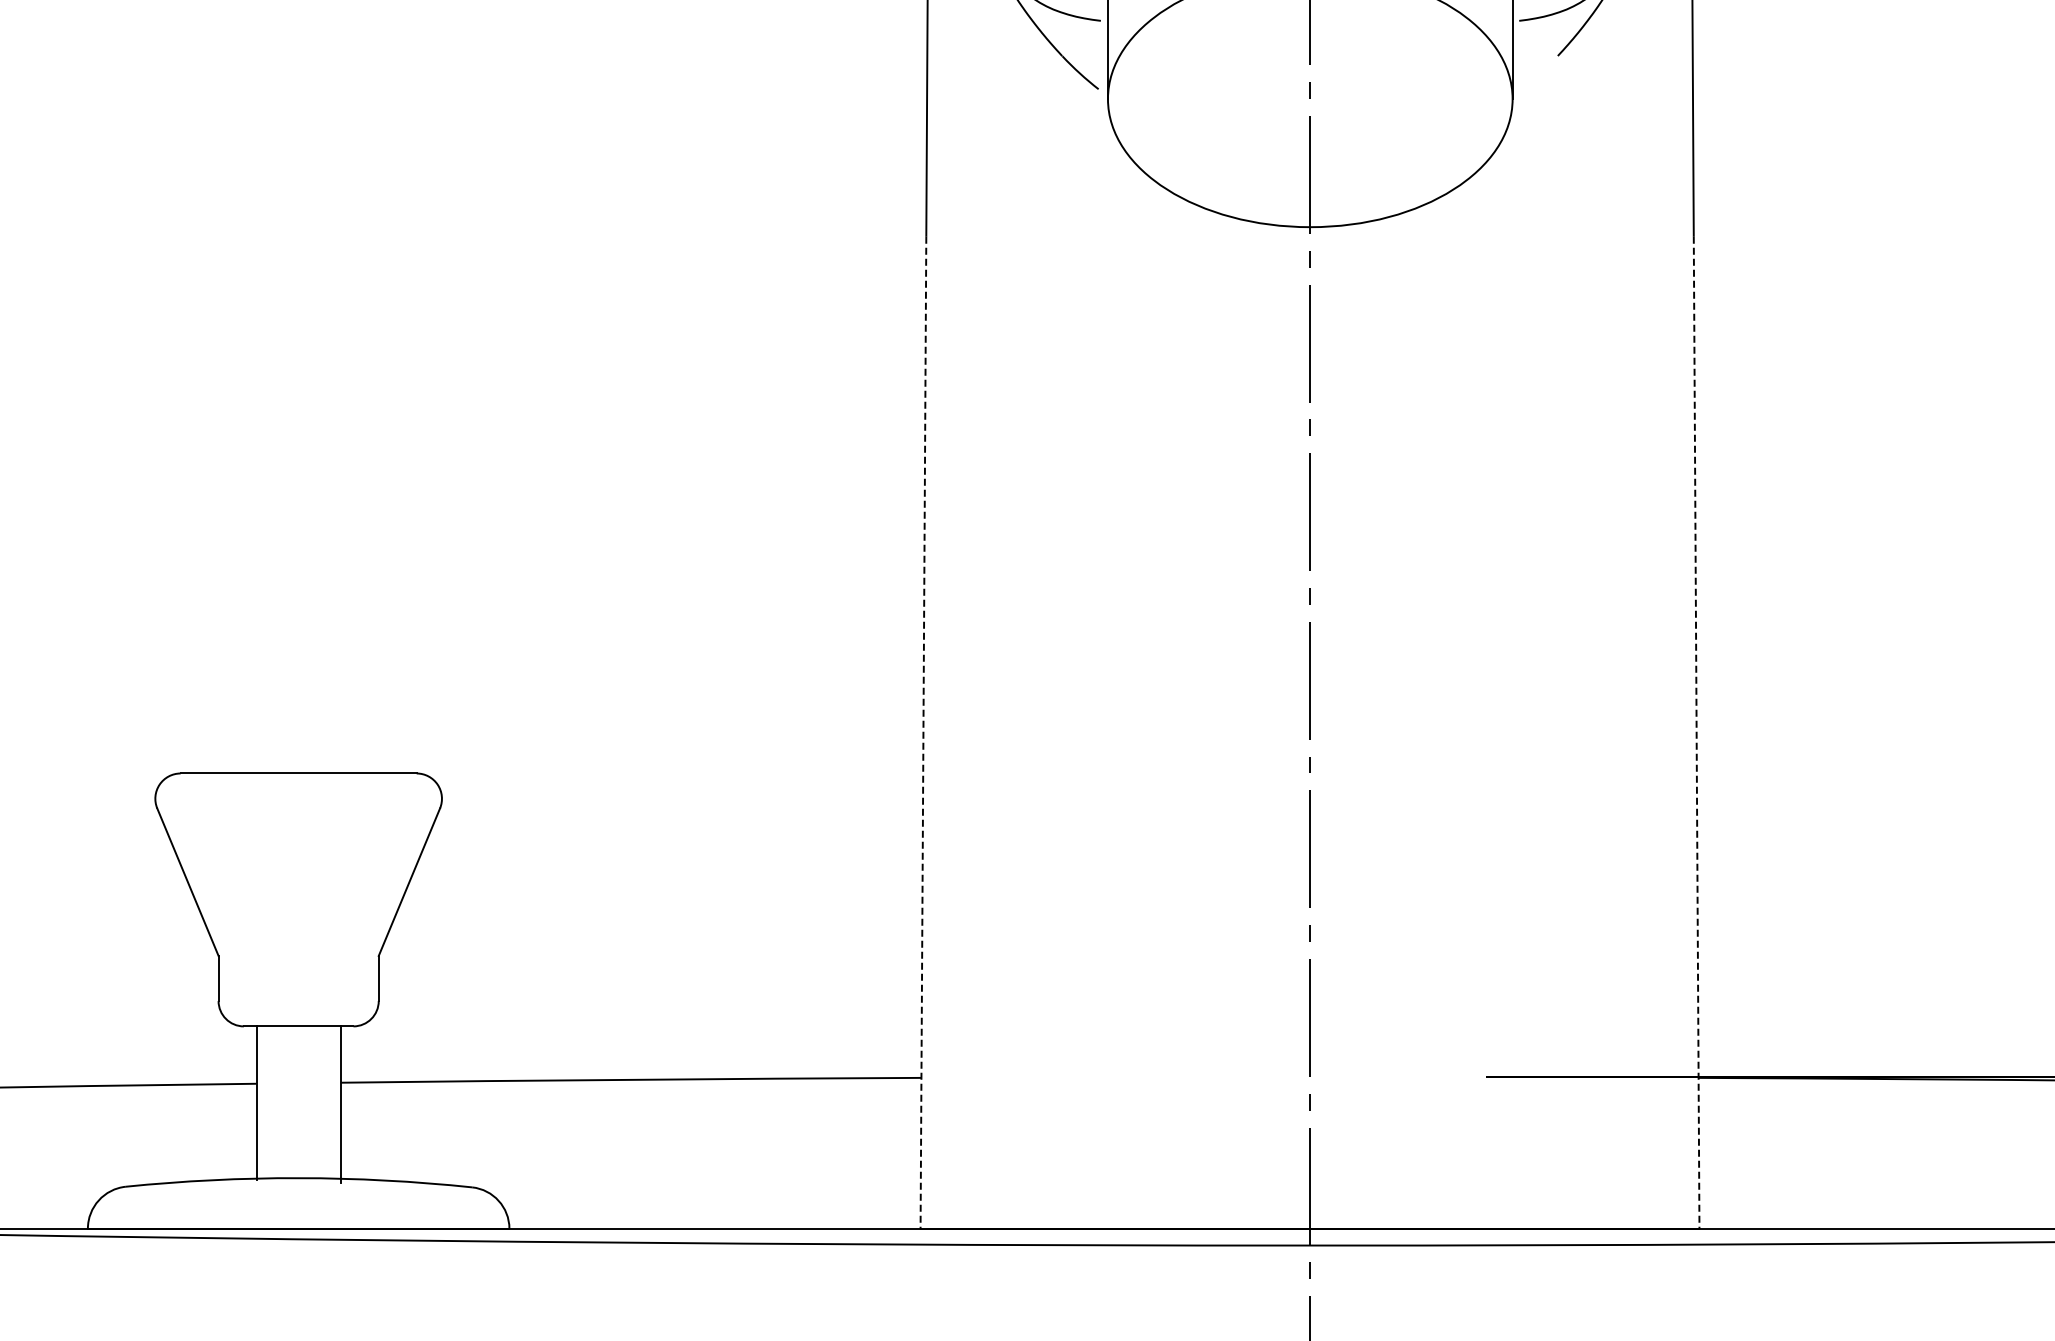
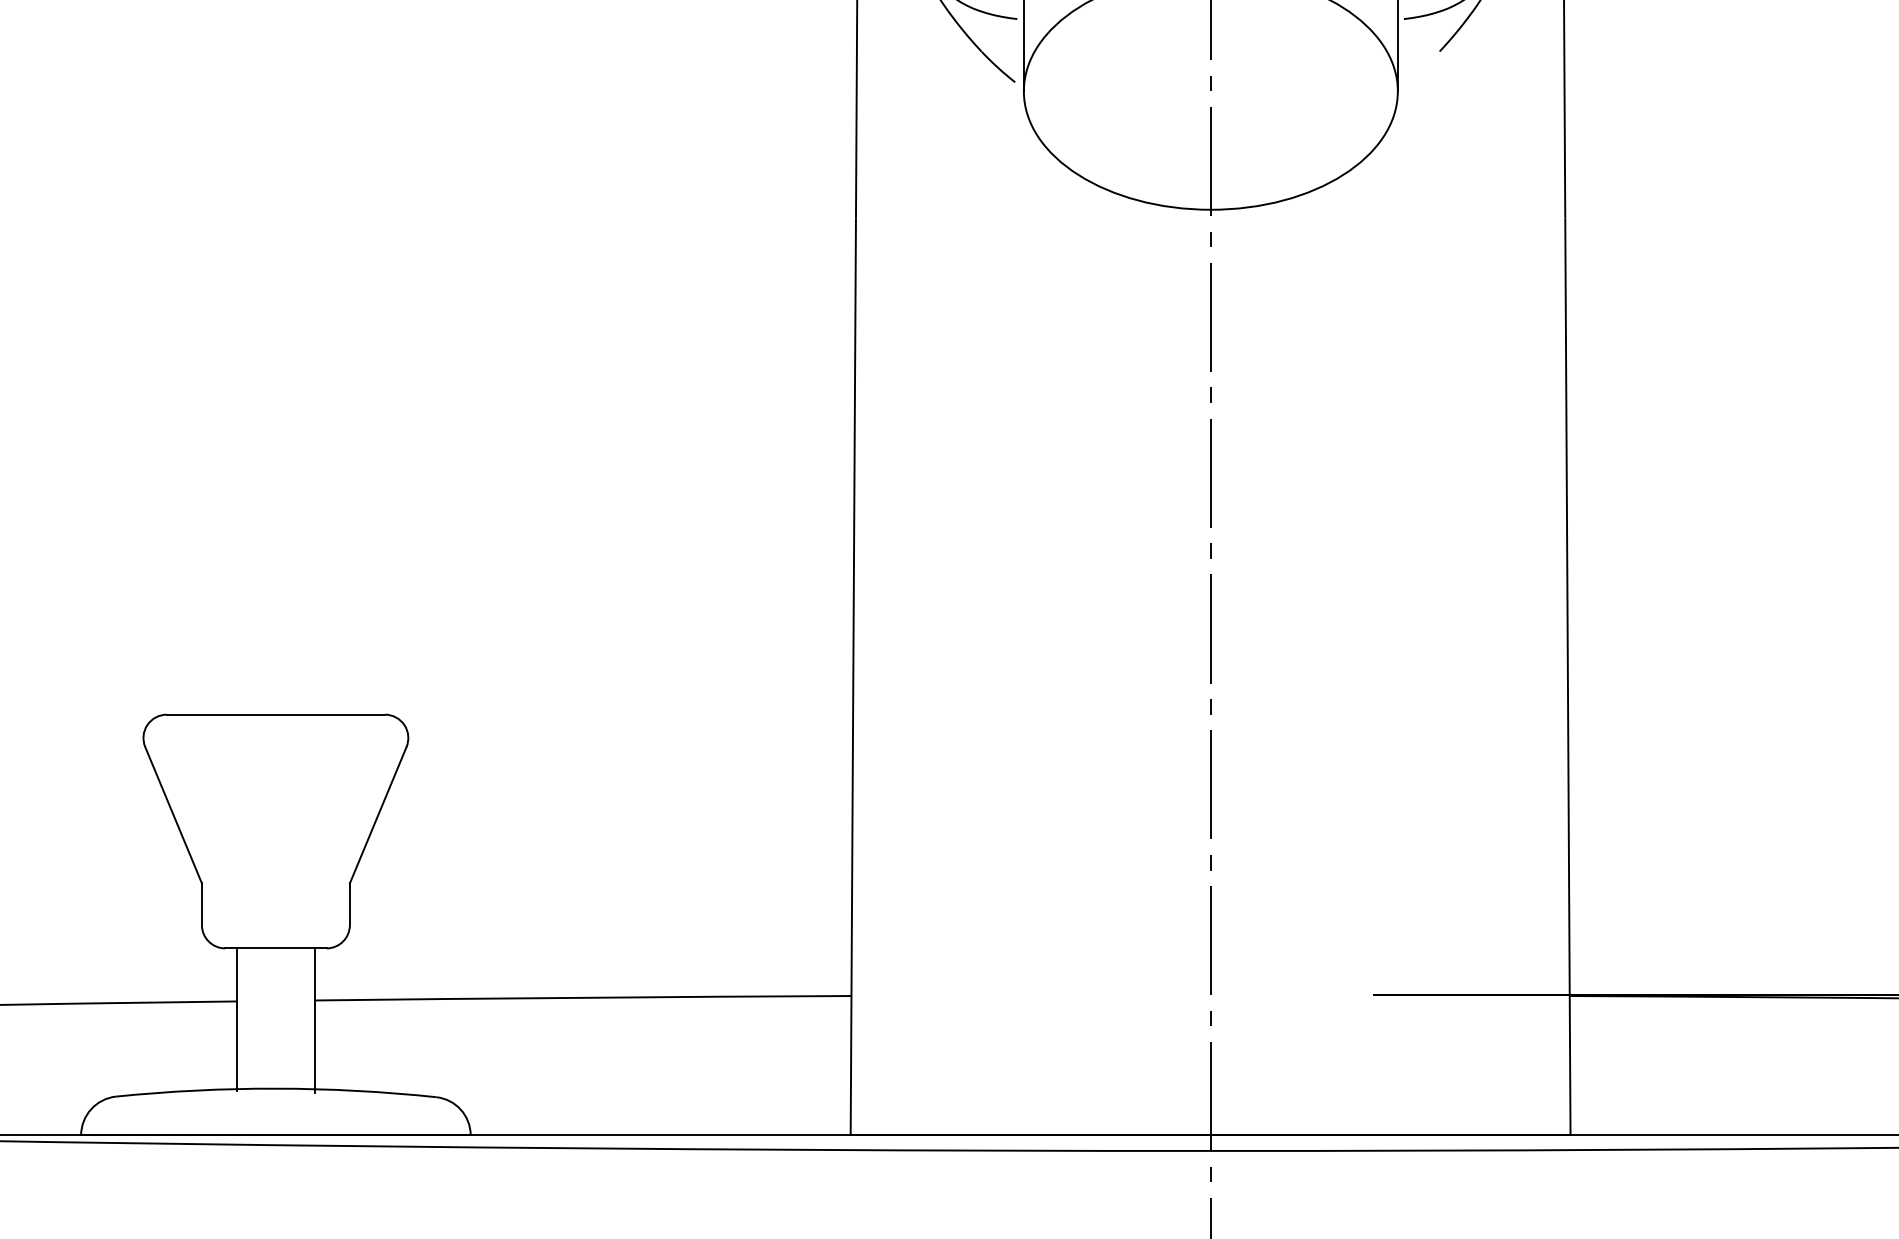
line: (923, 732) -> (853, 676), dashed -> solid
line: (1696, 732) -> (1567, 676), dashed -> solid

